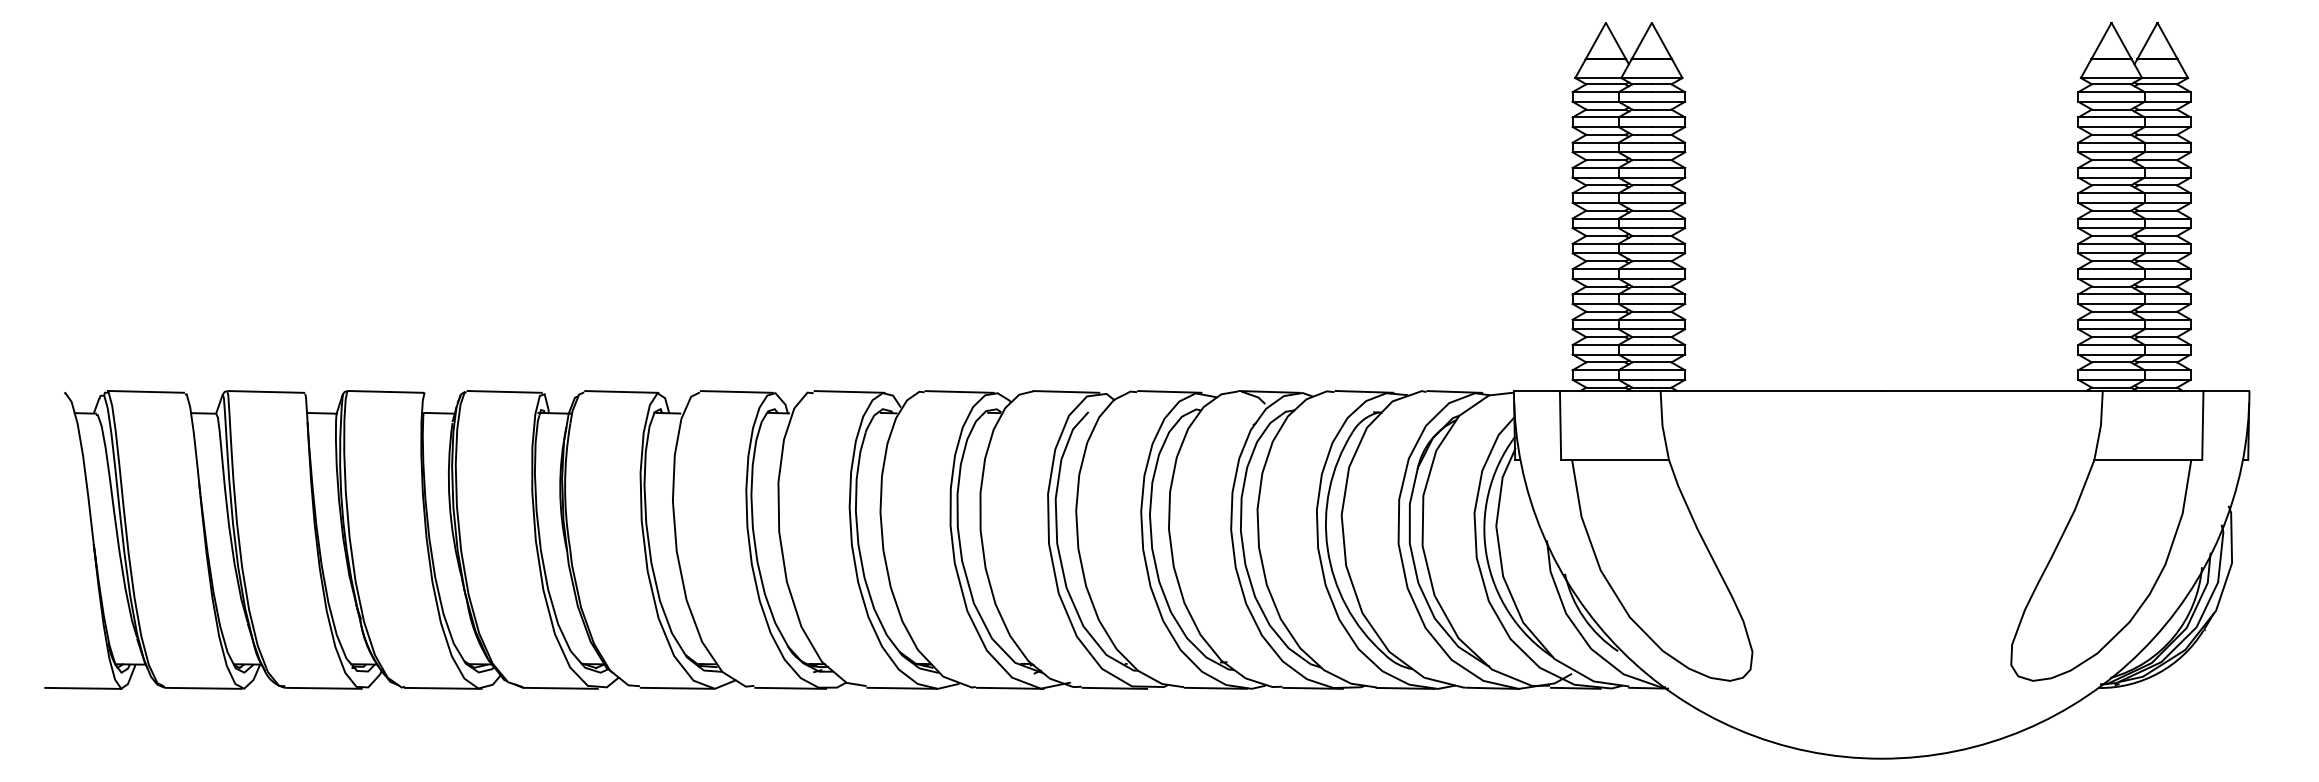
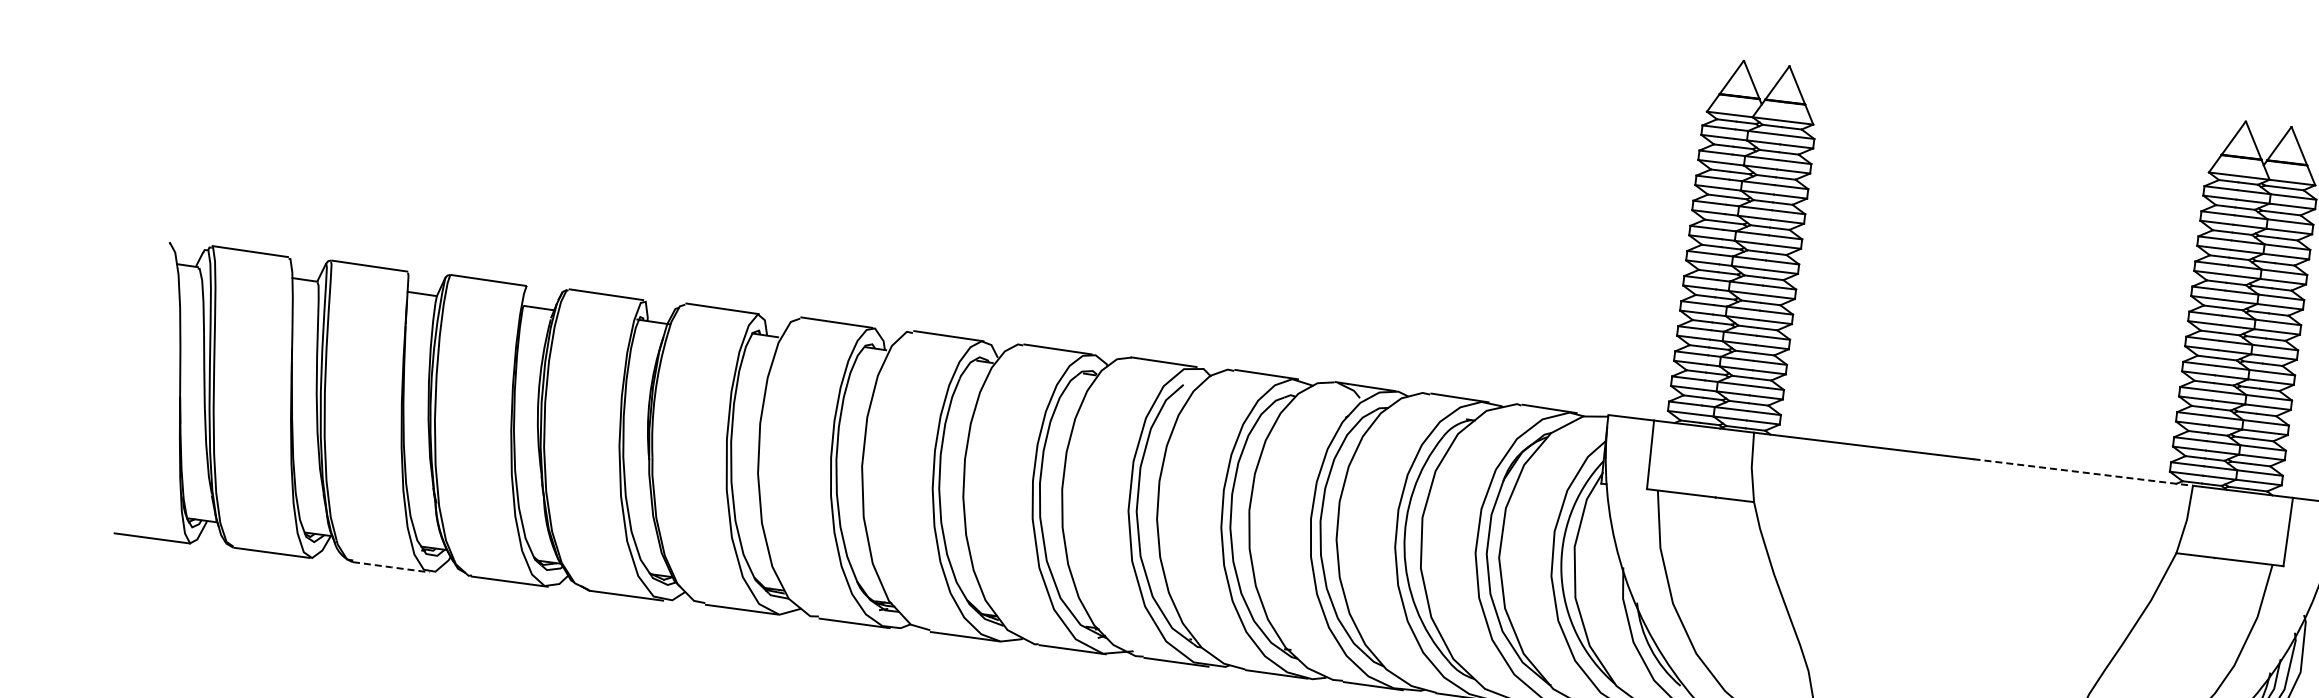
line: (1992, 390) -> (2083, 472), solid -> dashed
line: (324, 688) -> (391, 567), solid -> dashed

